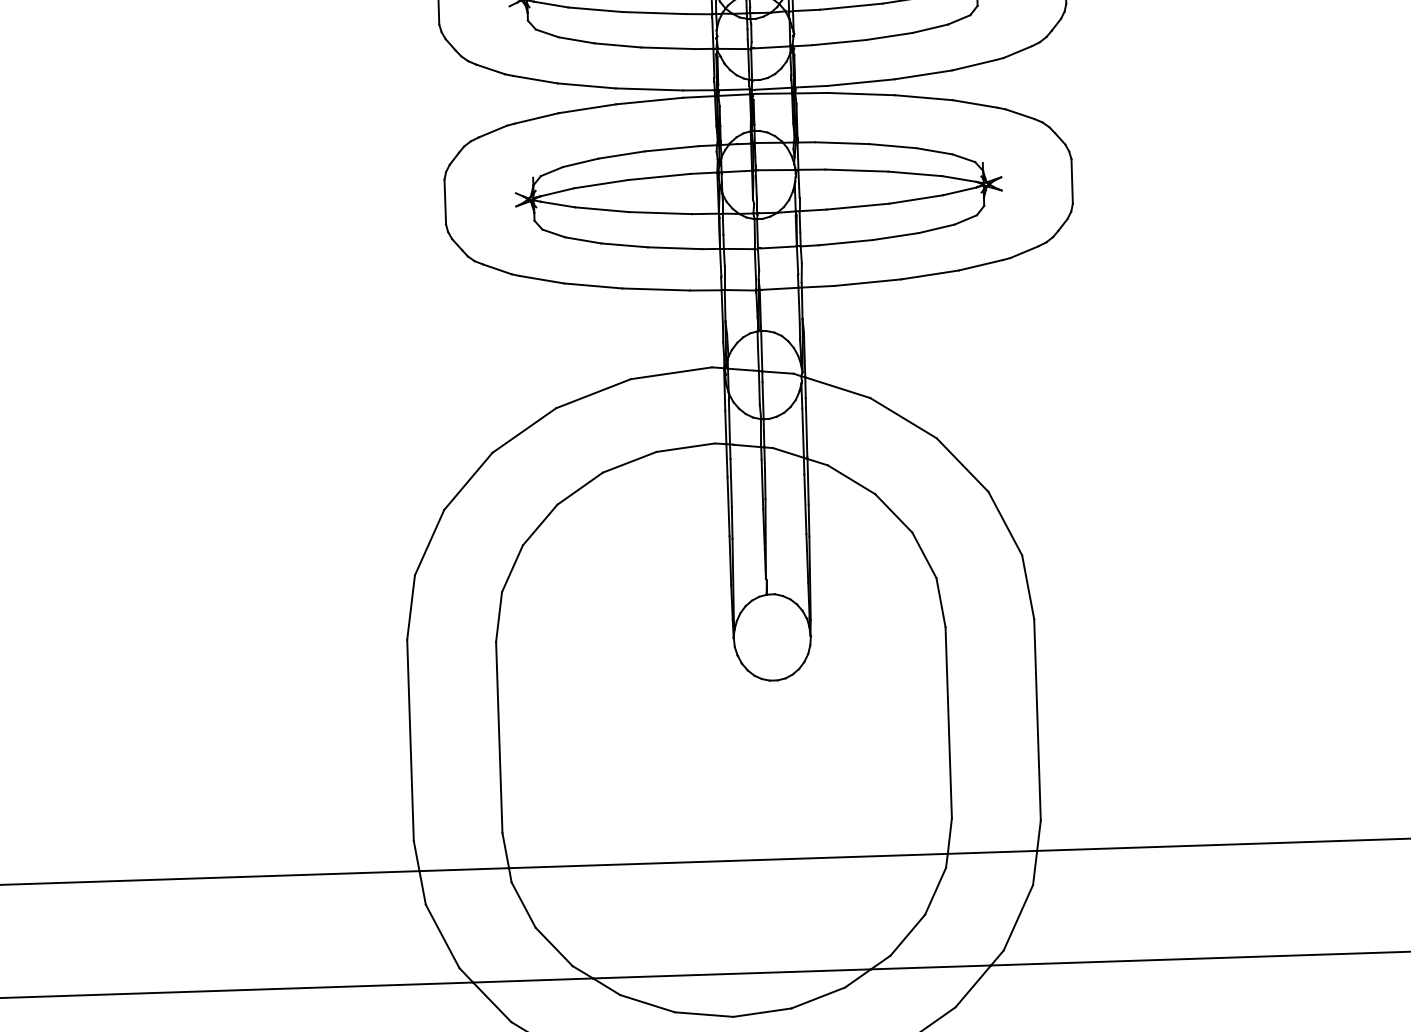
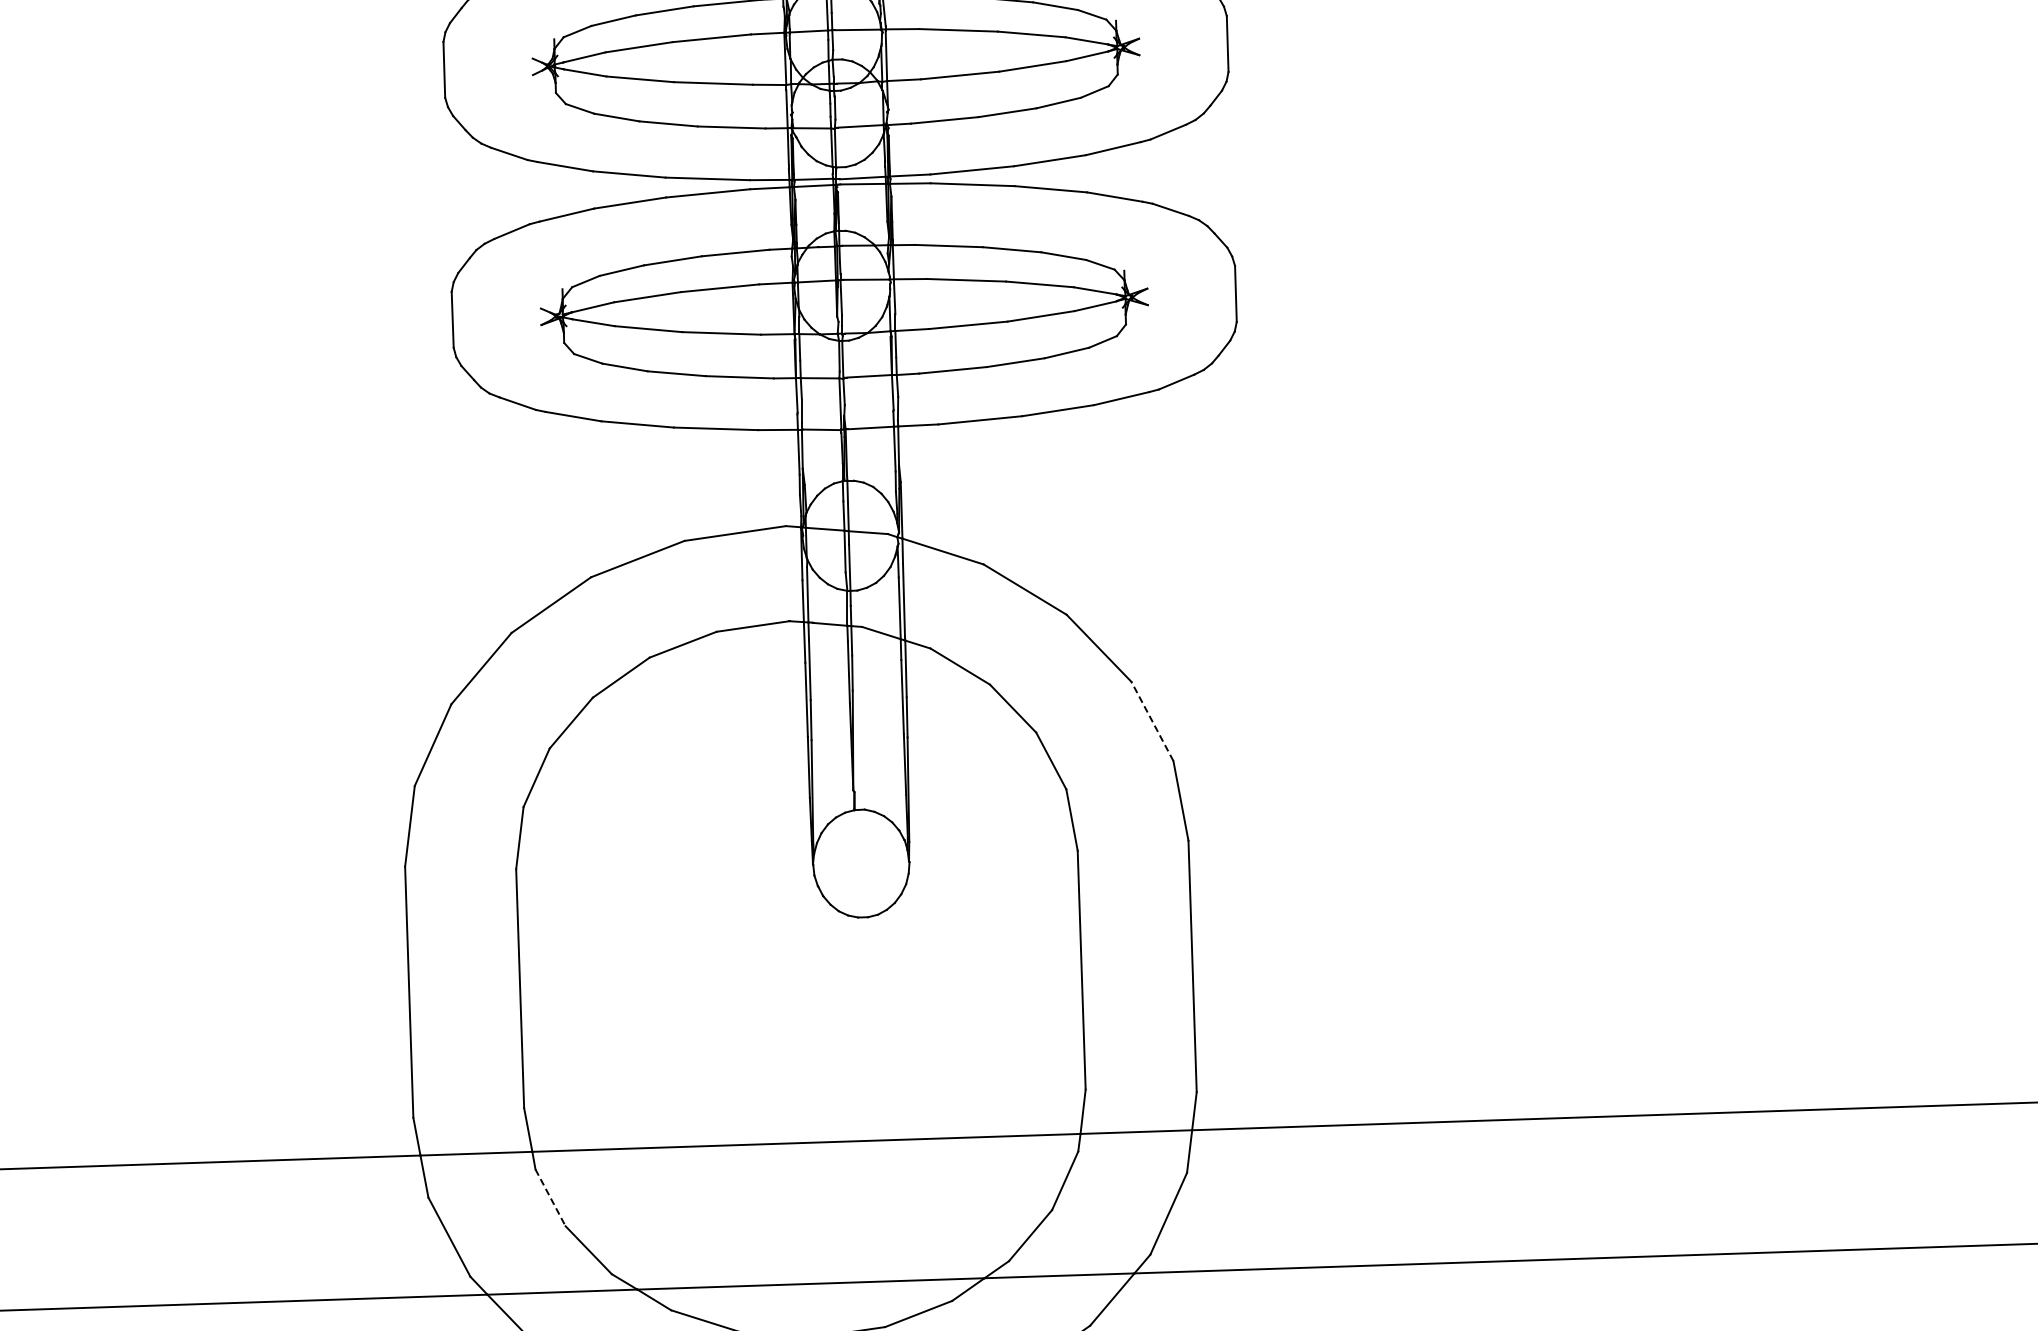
line: (1005, 523) -> (1152, 721), solid -> dashed
line: (523, 905) -> (550, 1198), solid -> dashed

